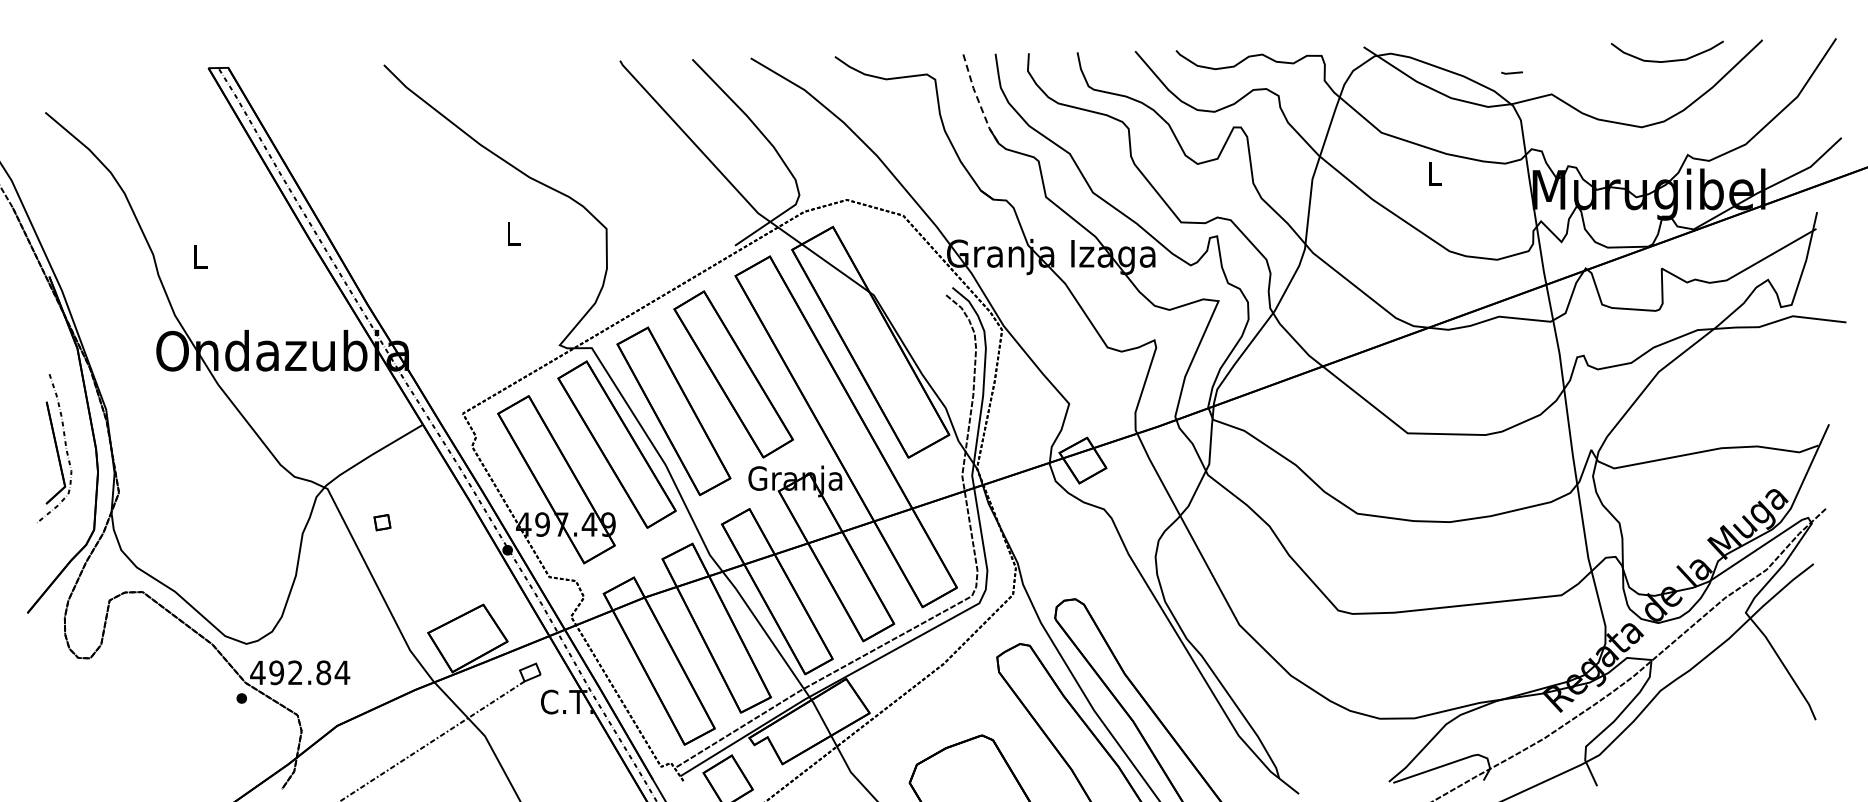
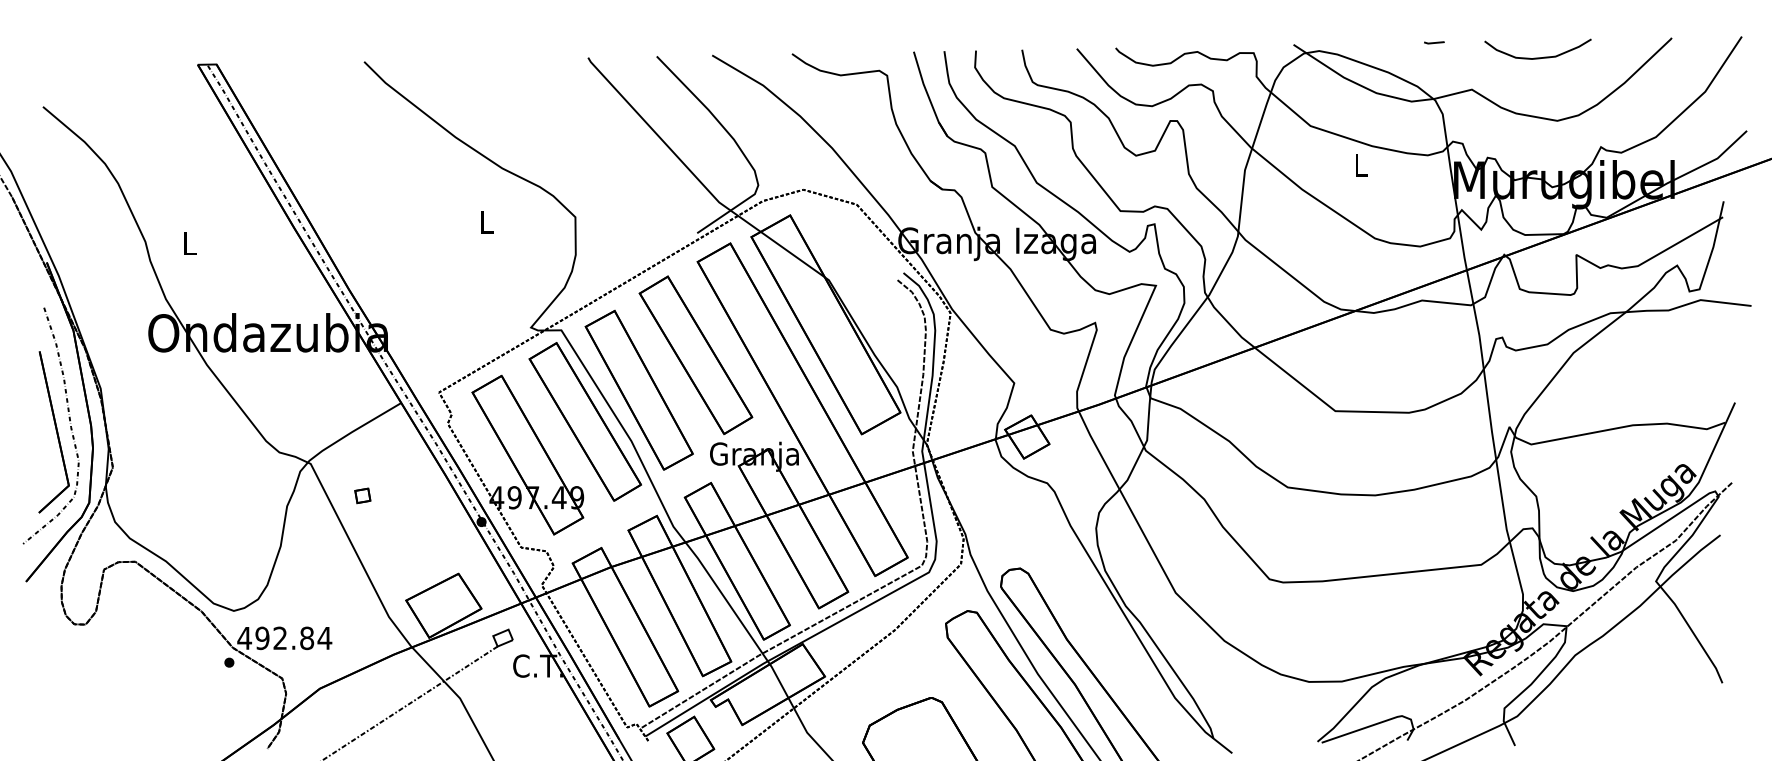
curve: (1666, 60) -> (1537, 57), moved
line: (1511, 72) -> (1433, 42), moved
line: (978, 100) -> (928, 95), dashed -> solid
part: (53, 448) -> (50, 425), size x1.67

